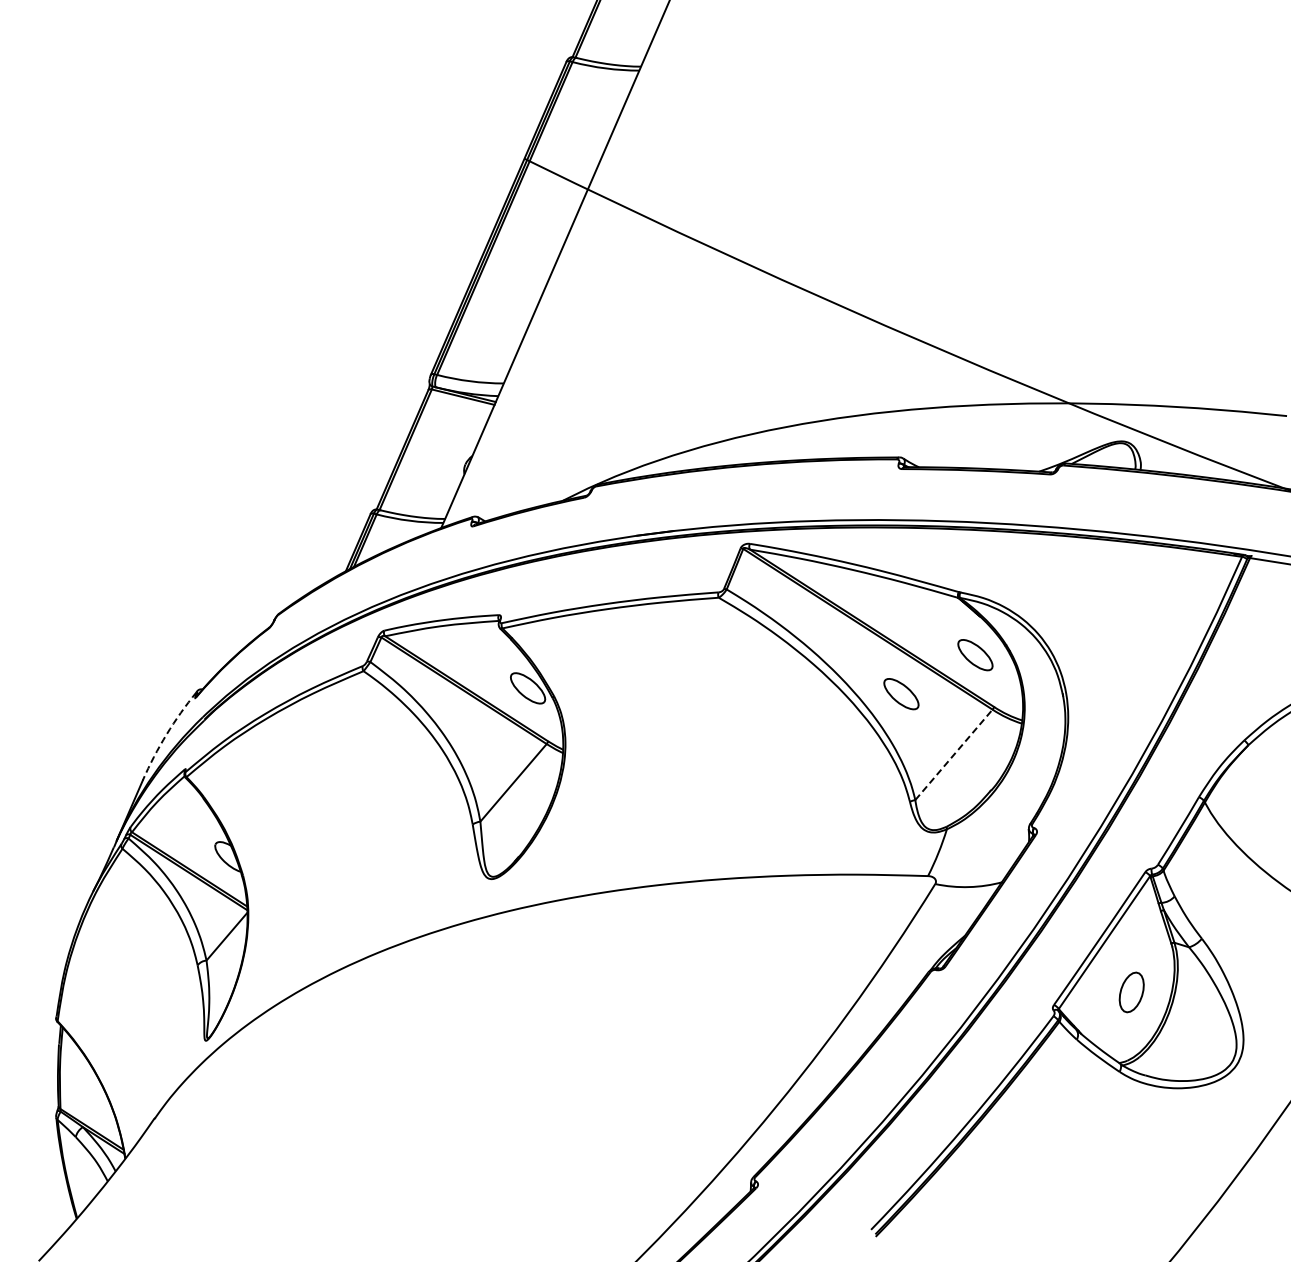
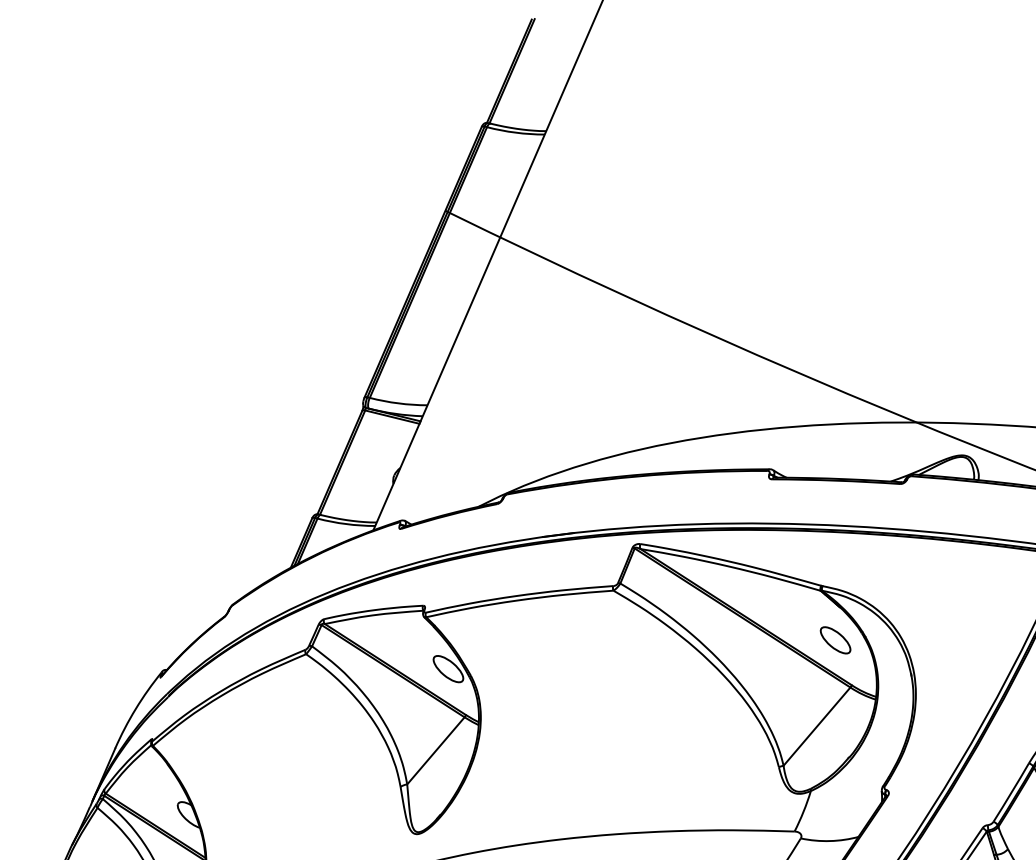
part: (901, 694) -> (771, 674), removed
arc: (166, 734) -> (135, 709), dashed -> solid
line: (954, 754) -> (817, 726), dashed -> solid

